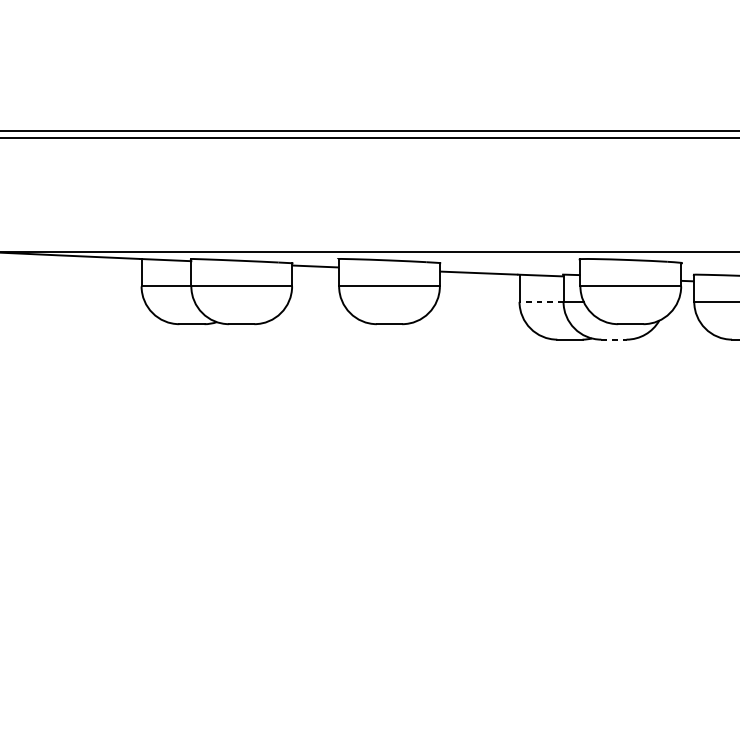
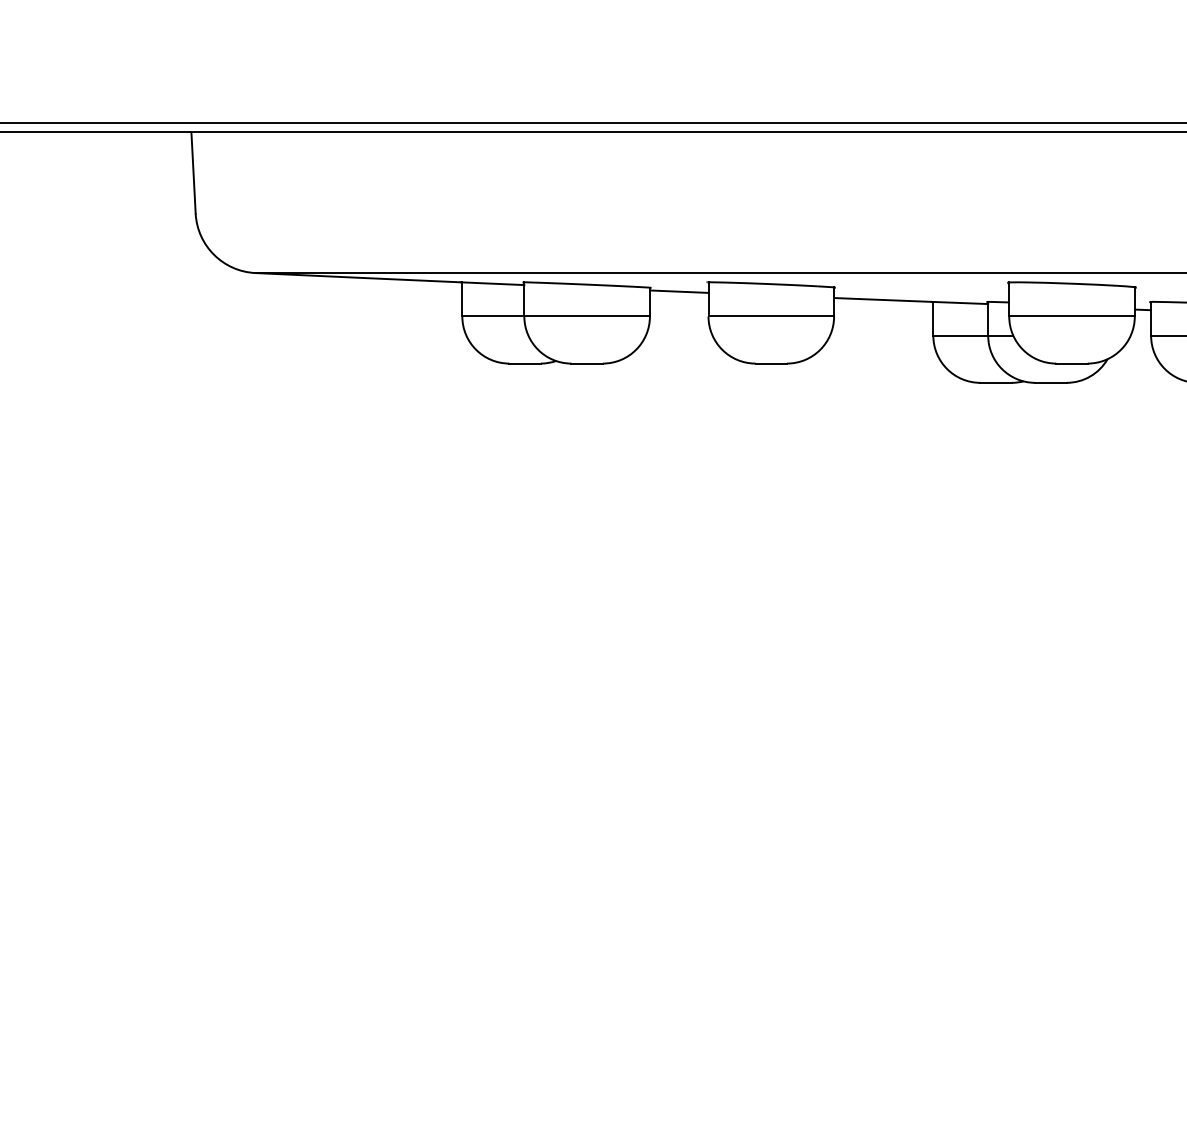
line: (541, 301) -> (960, 335), dashed -> solid
line: (613, 339) -> (1050, 382), dashed -> solid

